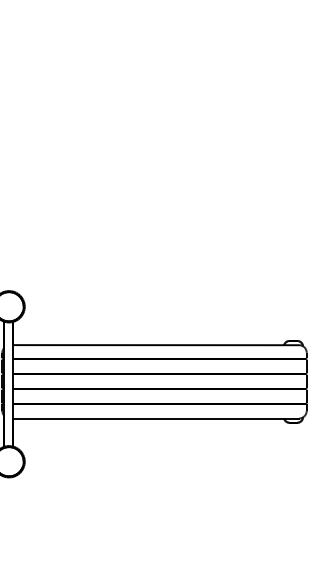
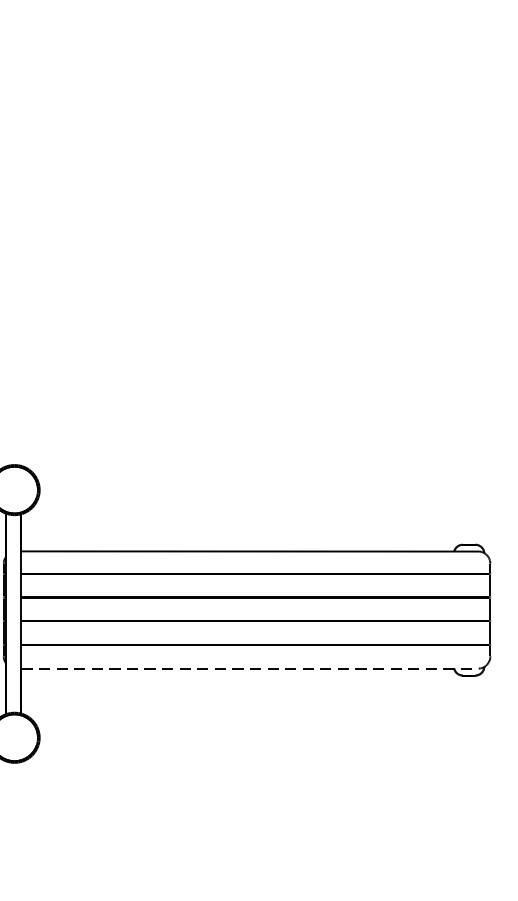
line: (156, 418) -> (250, 668), solid -> dashed

